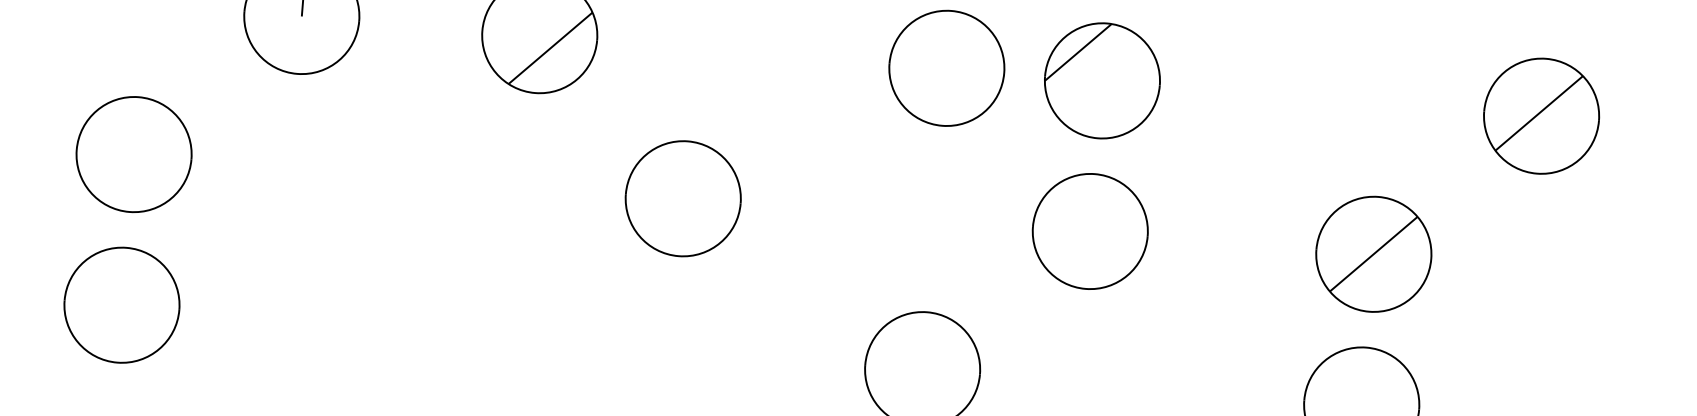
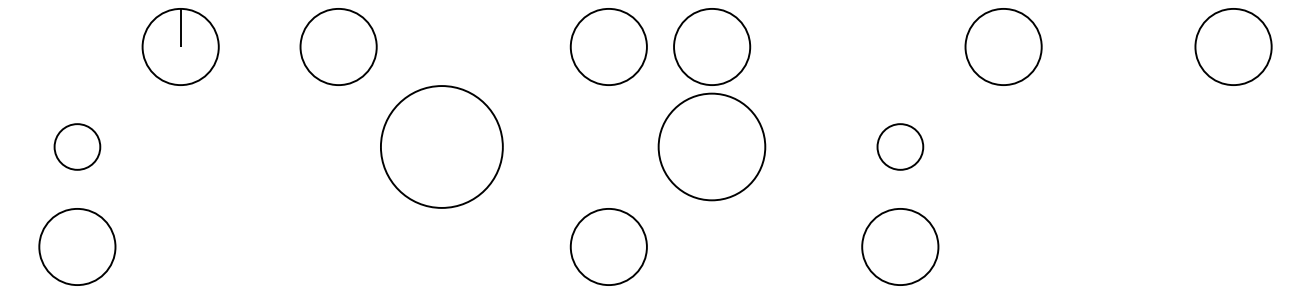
hatch: (550, 47) -> (346, 54), removed
hatch: (1078, 52) -> (694, 29), removed
hatch: (1538, 113) -> (1001, 45), removed
part: (134, 153) -> (77, 146), size x0.6
part: (682, 197) -> (441, 146), size x1.6
part: (1090, 230) -> (712, 146), size x1.4
part: (1374, 253) -> (900, 146), size x0.6

